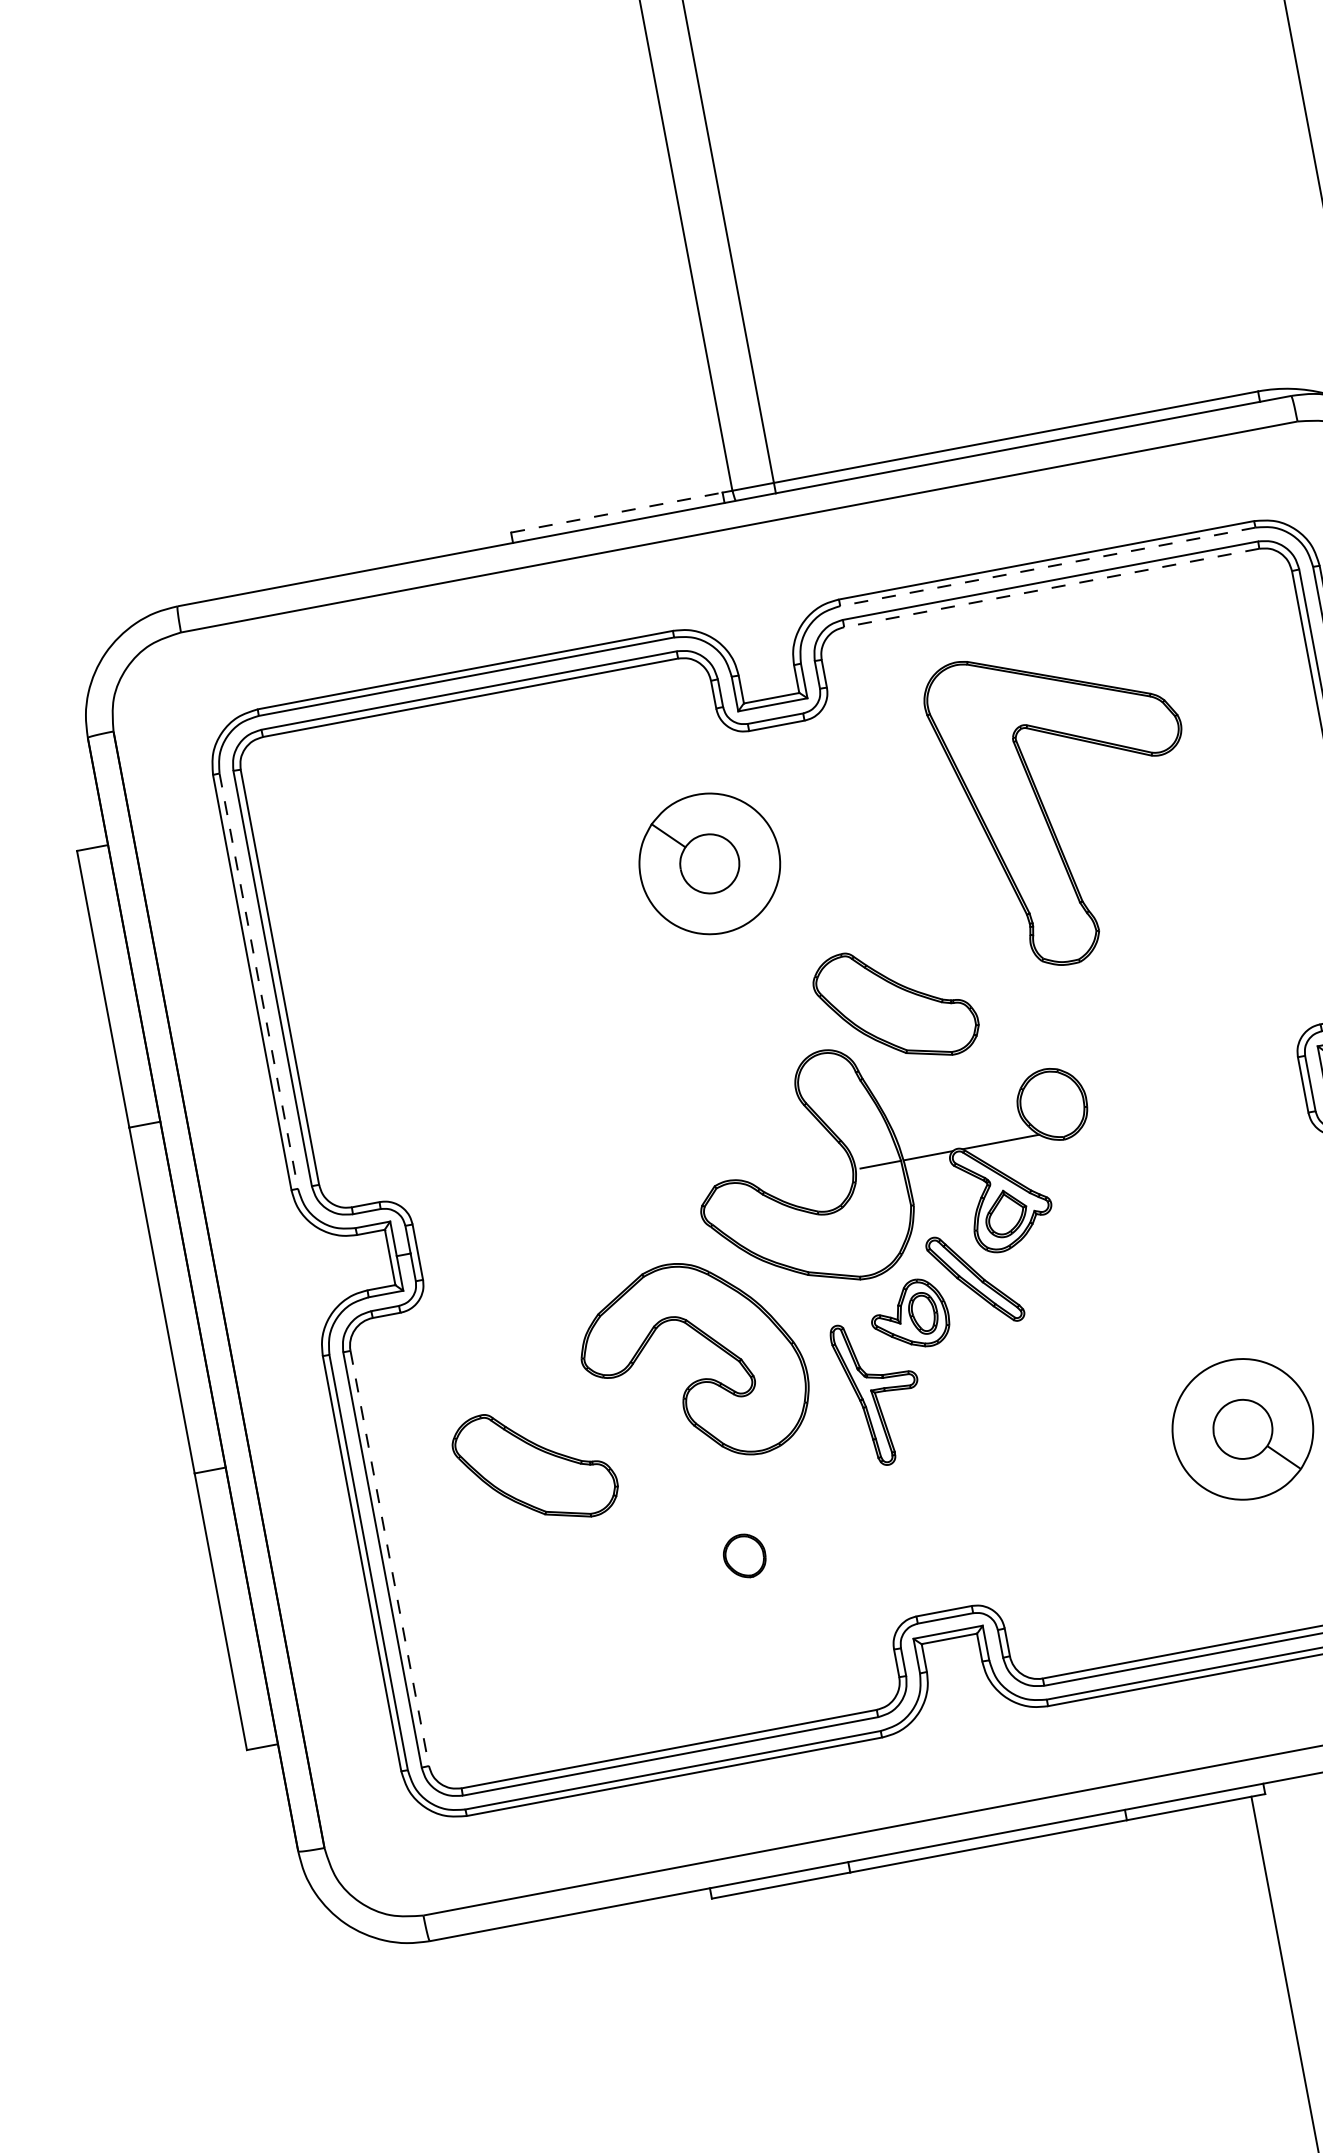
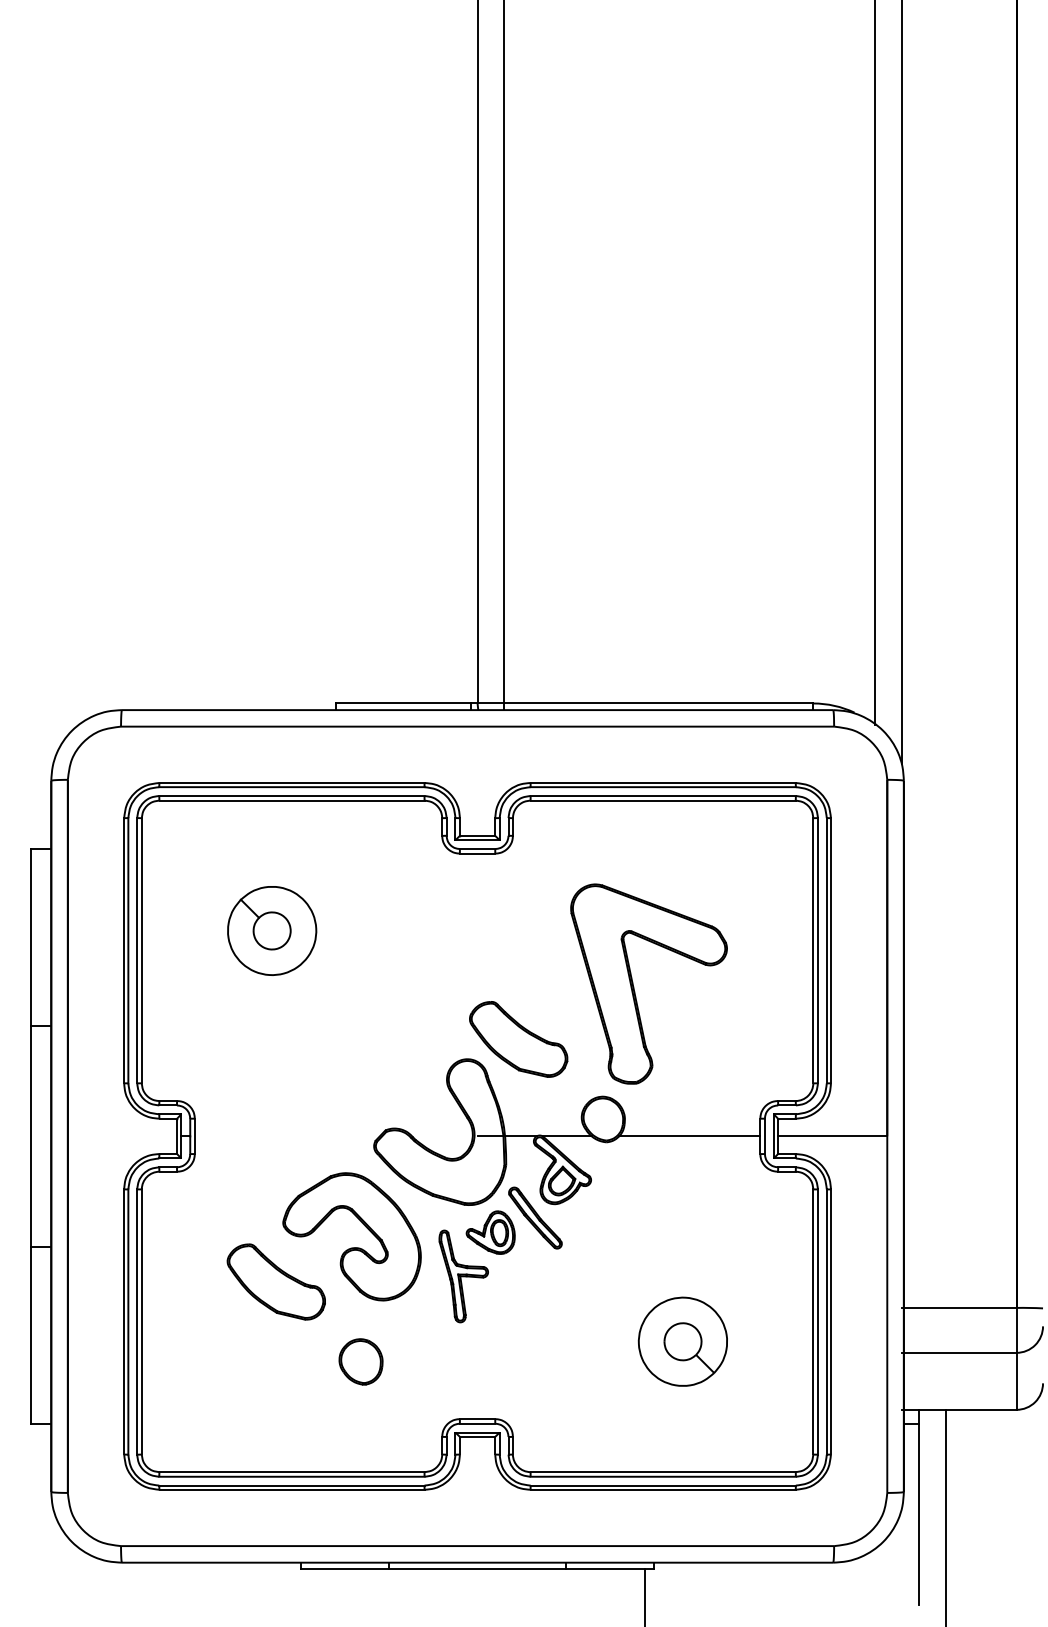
line: (616, 512) -> (403, 703), dashed -> solid
line: (1048, 567) -> (663, 787), dashed -> solid
line: (1052, 587) -> (663, 800), dashed -> solid
part: (1047, 810) -> (634, 986), moved
part: (710, 863) -> (272, 930), moved
line: (258, 980) -> (128, 950), dashed -> solid
line: (1192, 1106) -> (689, 1136), added
part: (533, 1465) -> (275, 1281), moved
part: (743, 1555) -> (360, 1361), size x1.67
line: (389, 1557) -> (141, 1321), dashed -> solid

